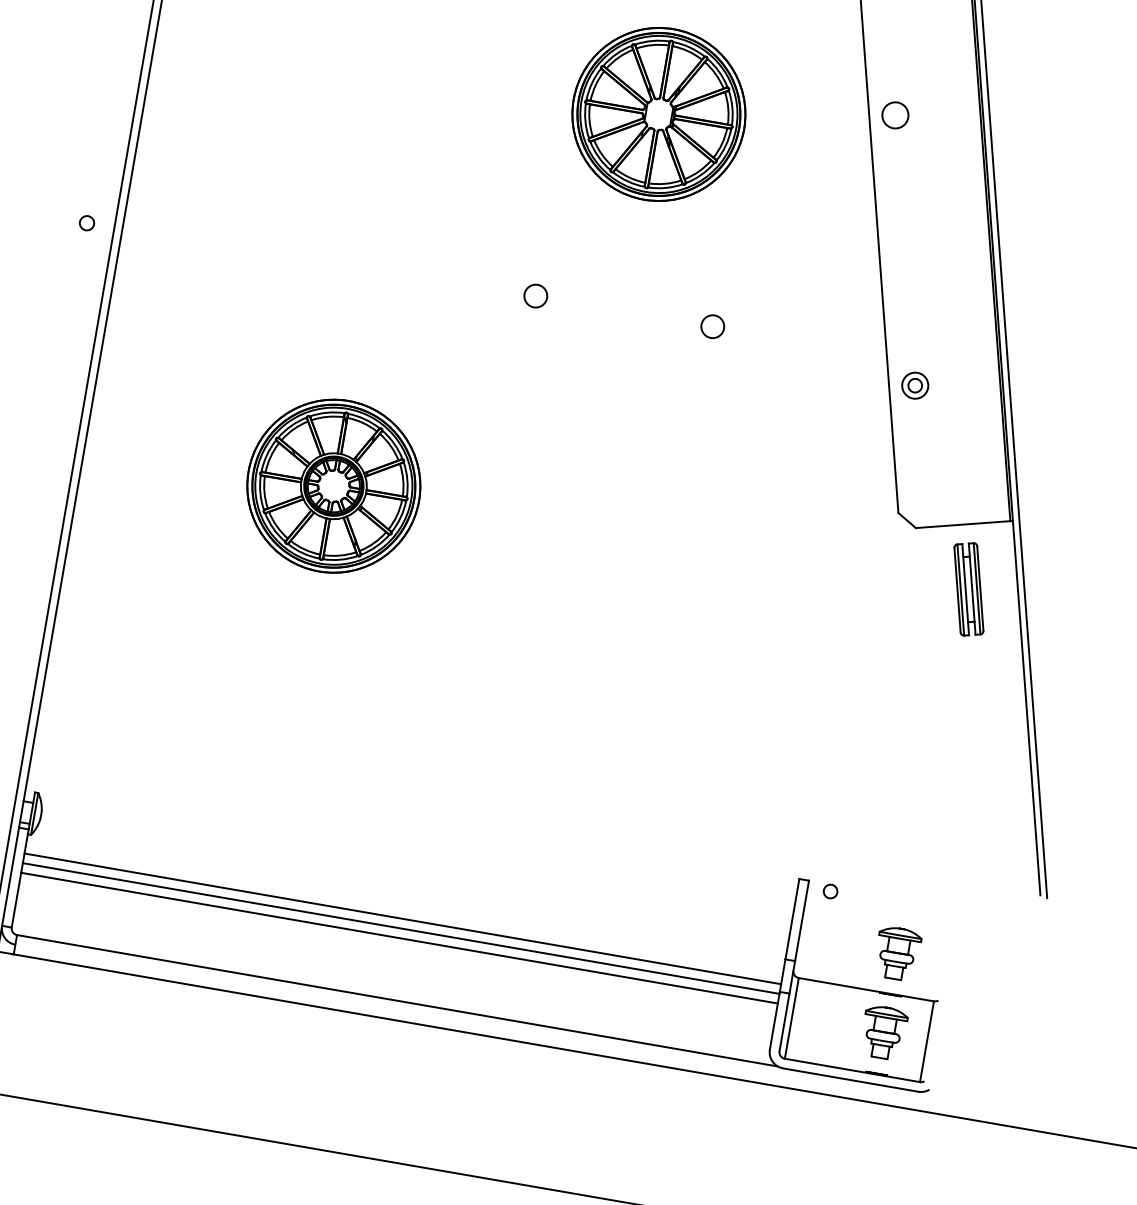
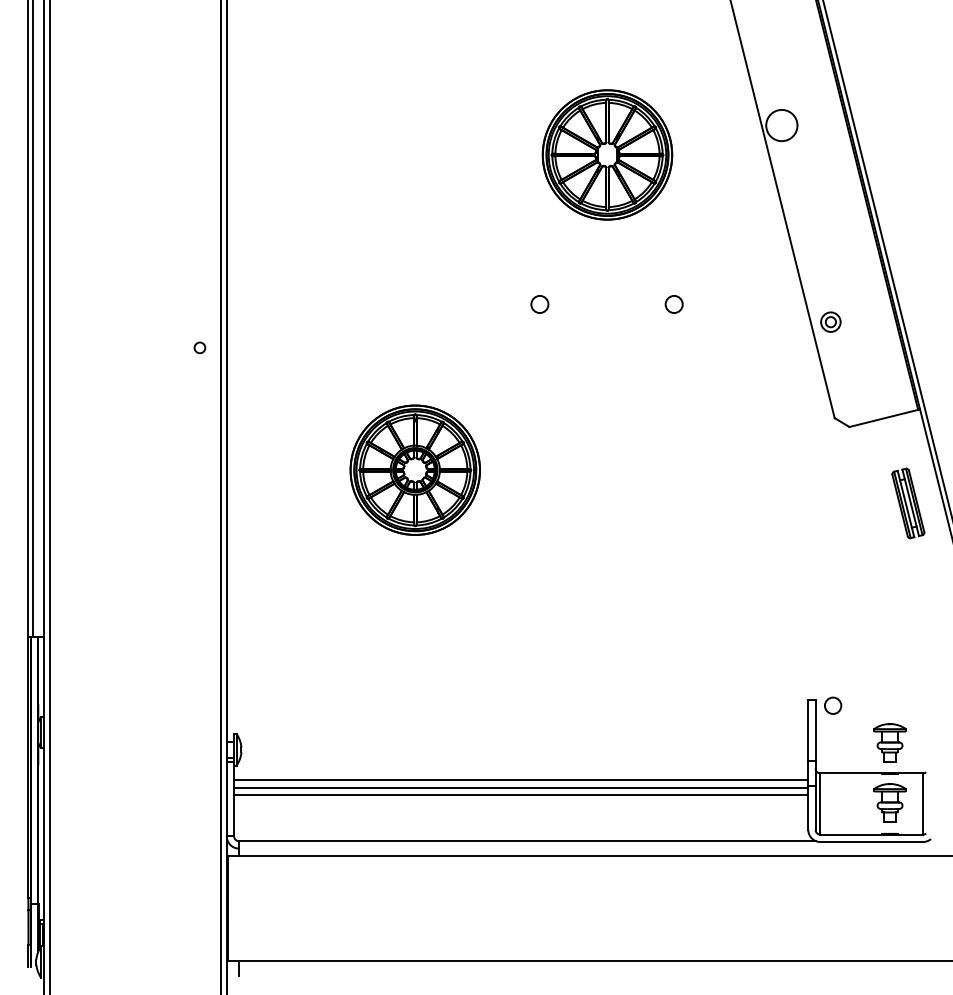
circle: (894, 115) -> (781, 125), size x1.6
circle: (86, 222) -> (199, 347), moved
part: (969, 589) -> (908, 503), moved
circle: (830, 891) -> (832, 705), size x1.6

